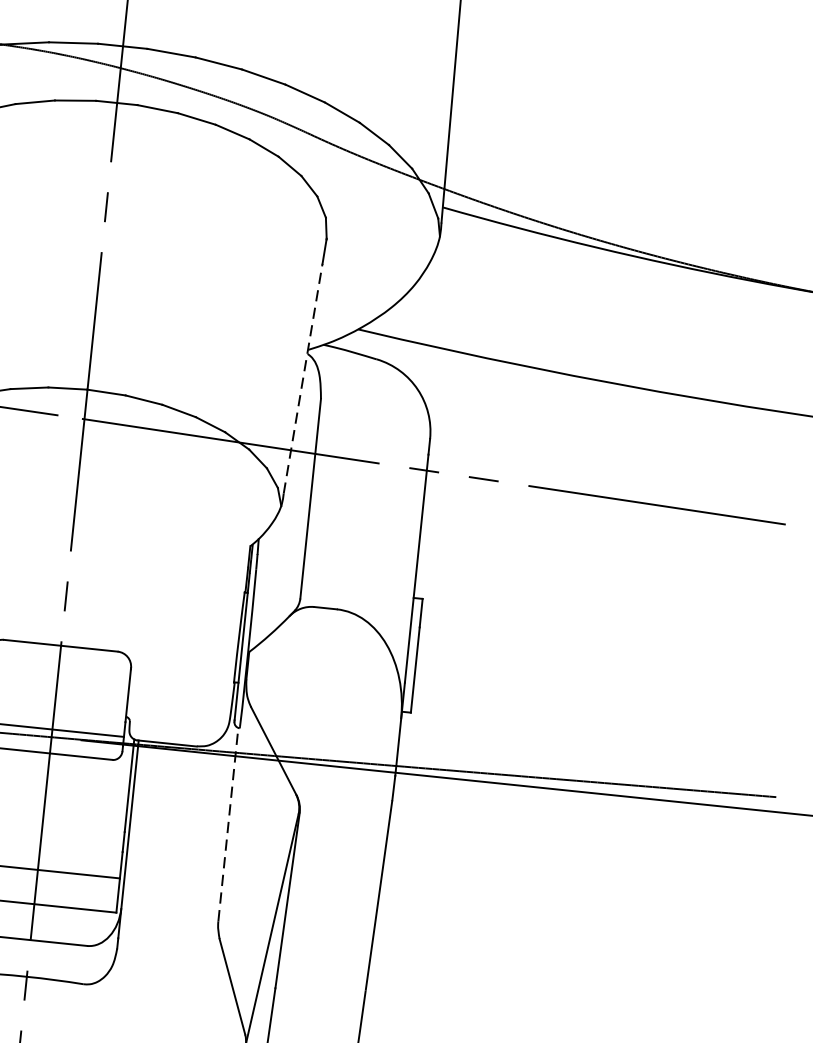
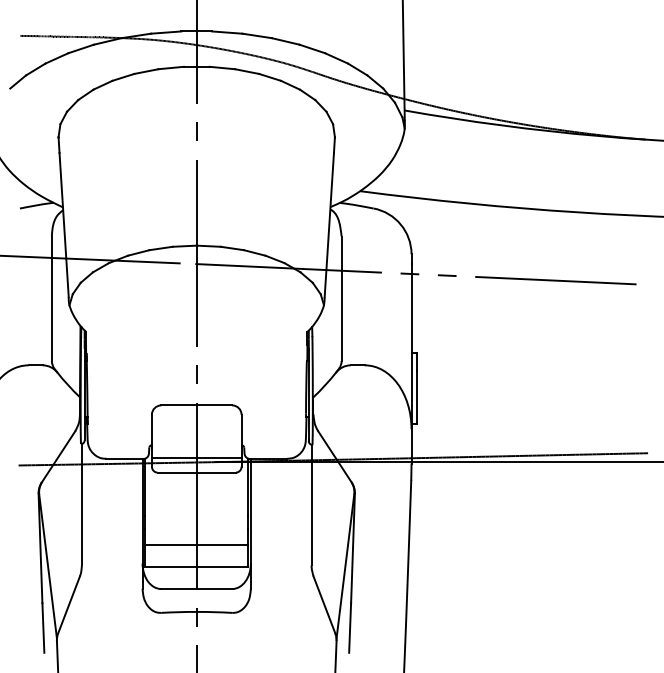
line: (303, 377) -> (329, 224), dashed -> solid
line: (228, 823) -> (311, 504), dashed -> solid

